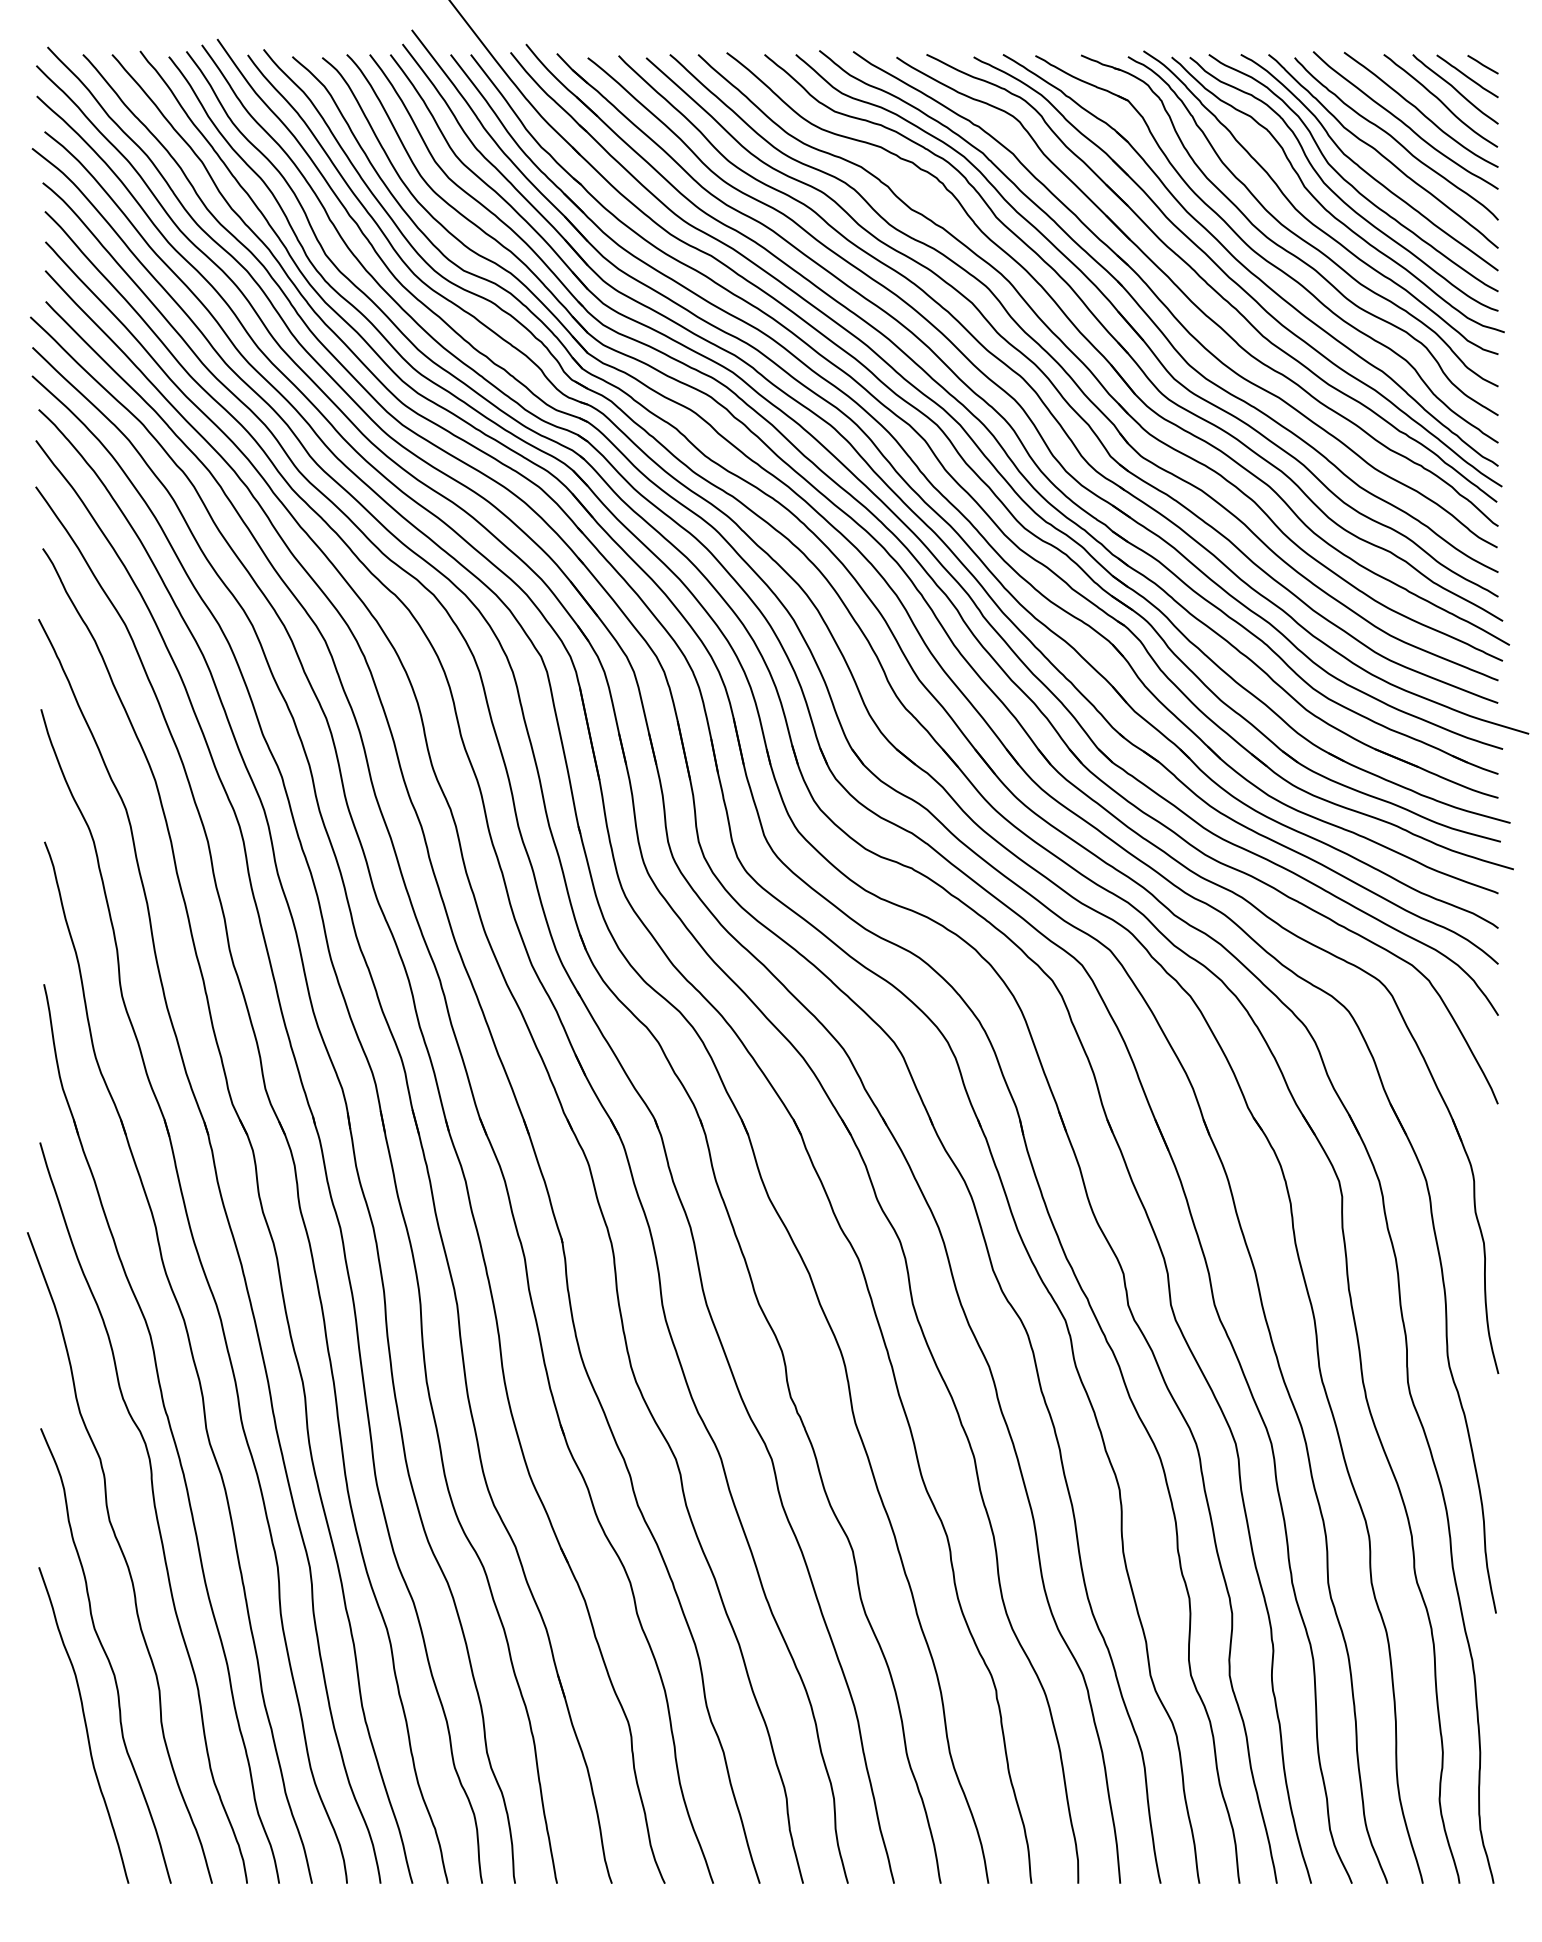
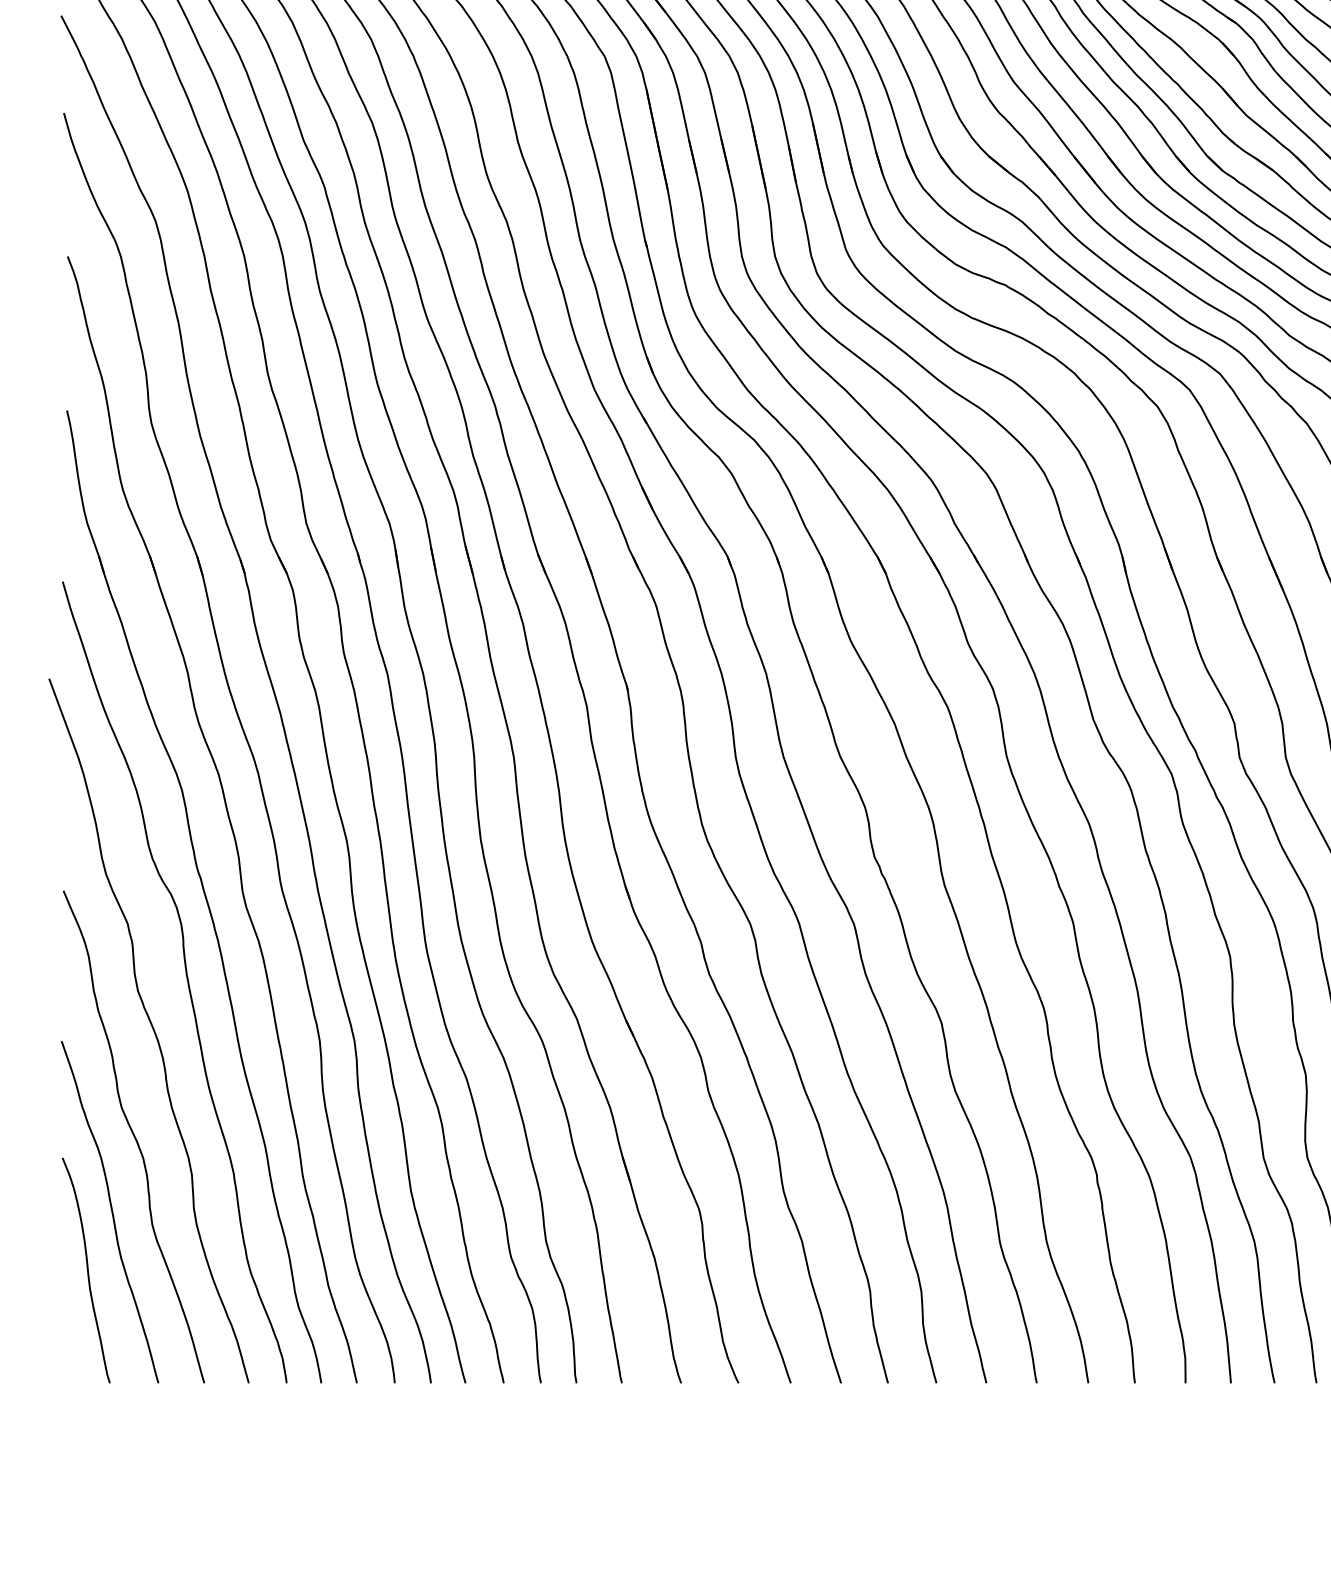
curve: (62, 1779) -> (86, 1270), added

